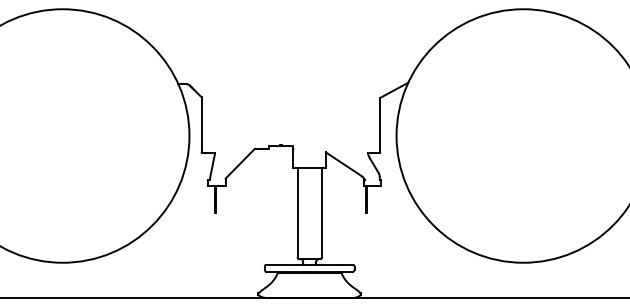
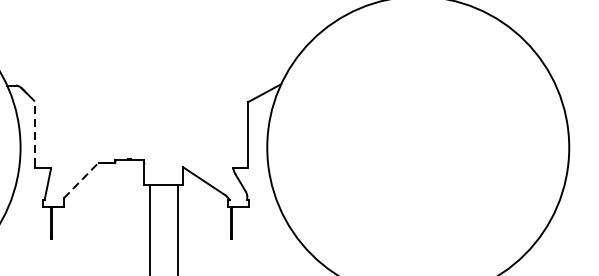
line: (201, 123) -> (34, 132), solid -> dashed
line: (240, 163) -> (81, 180), solid -> dashed

